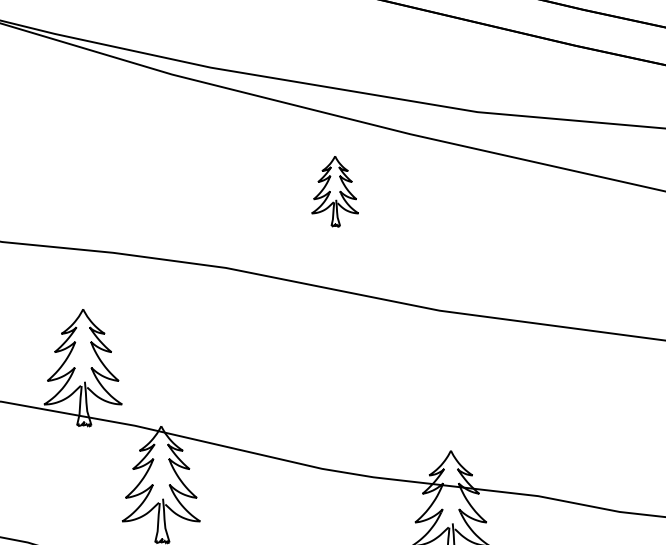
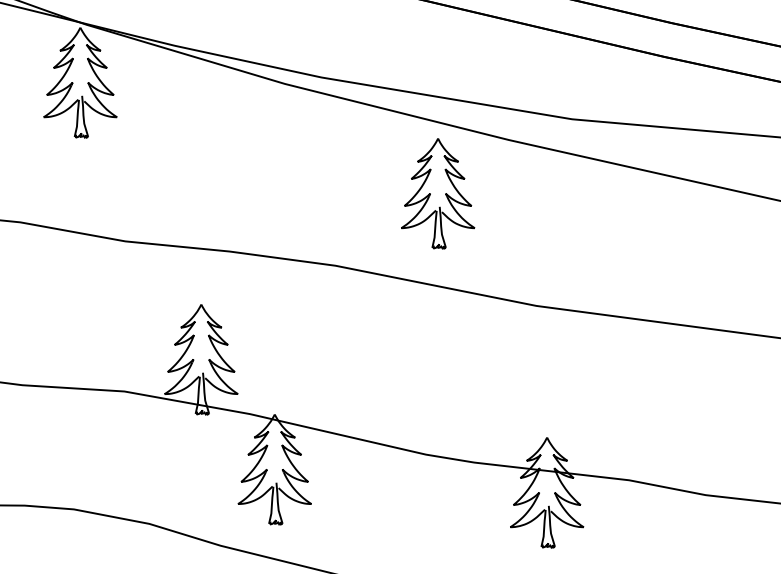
part: (335, 191) -> (438, 193), size x1.67

